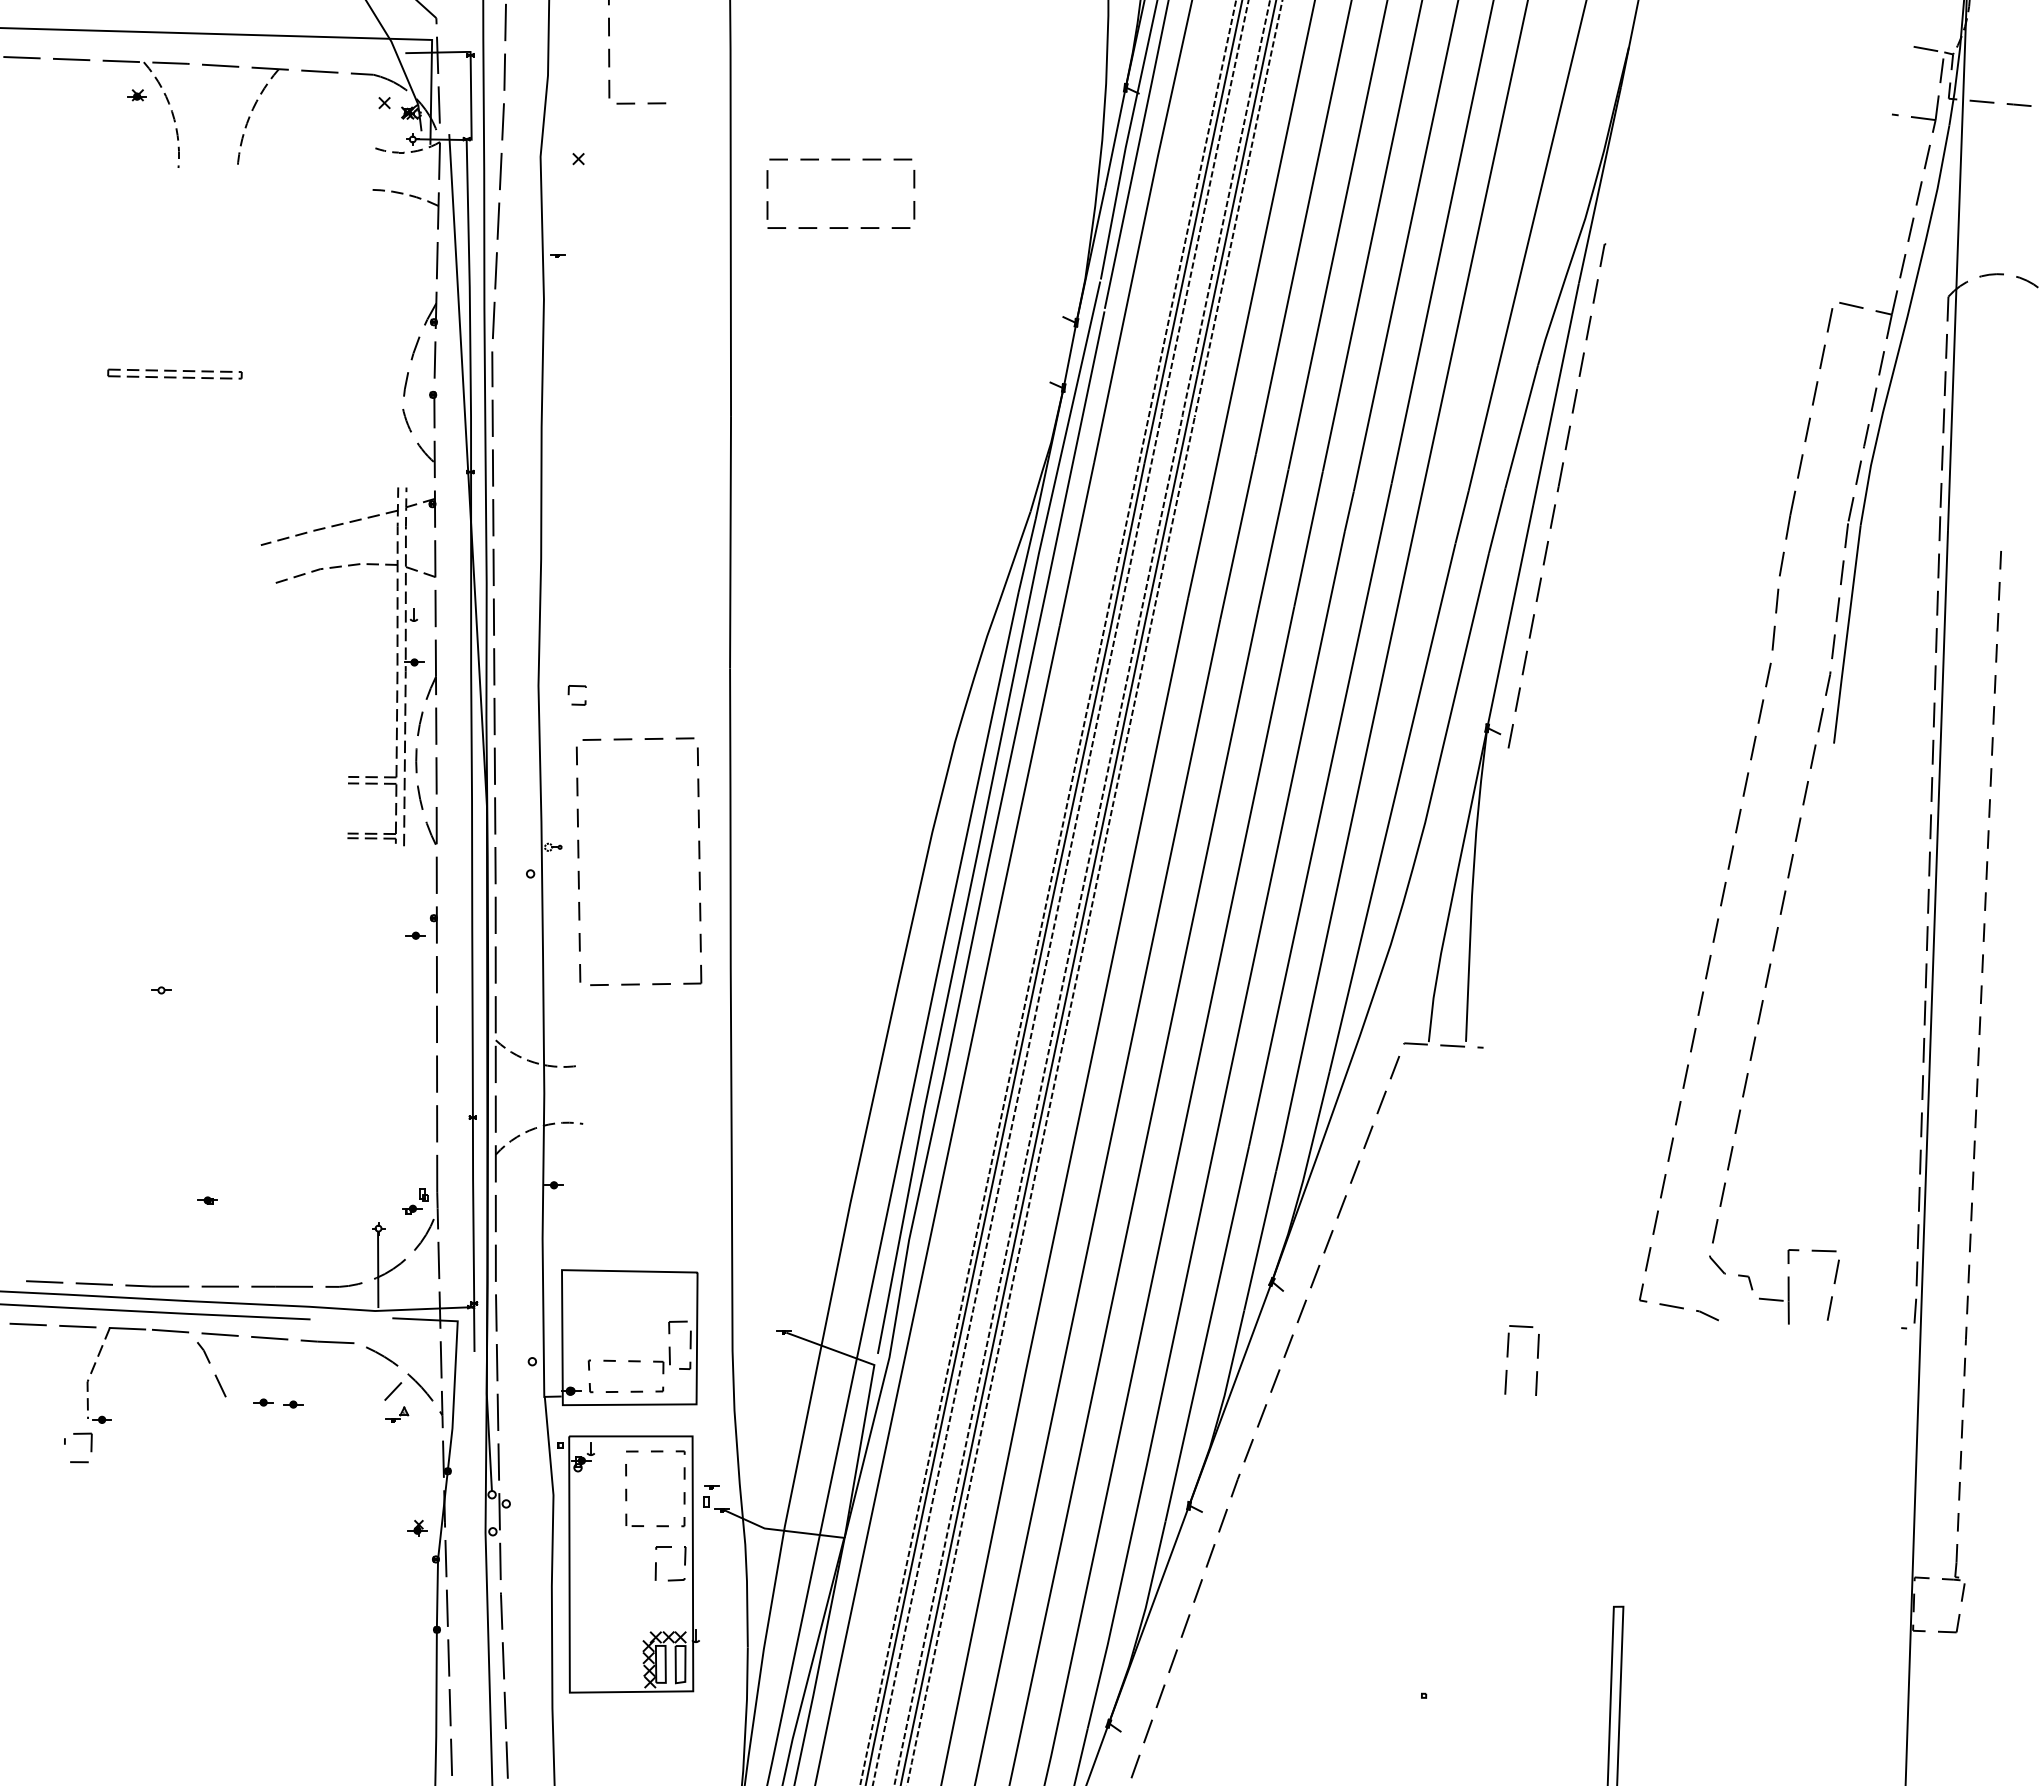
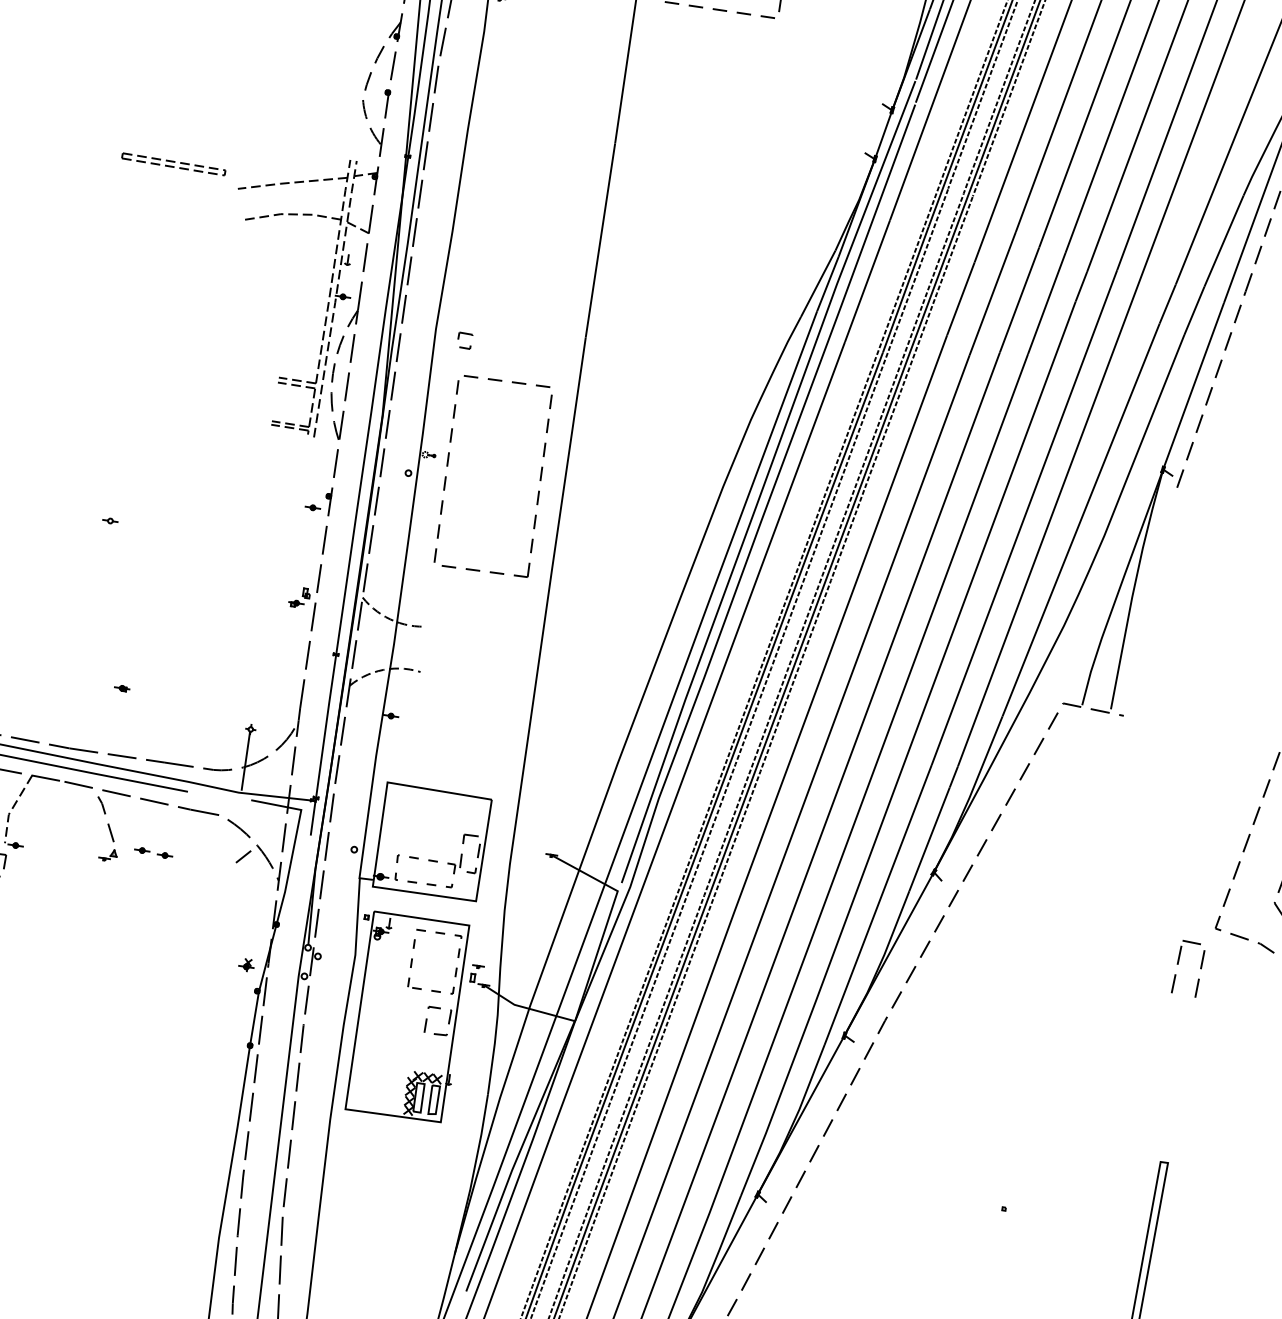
part: (174, 373) -> (173, 163), moved
part: (415, 1201) -> (299, 597), moved
part: (1508, 1357) -> (1178, 964), moved
part: (397, 1414) -> (108, 855), moved

